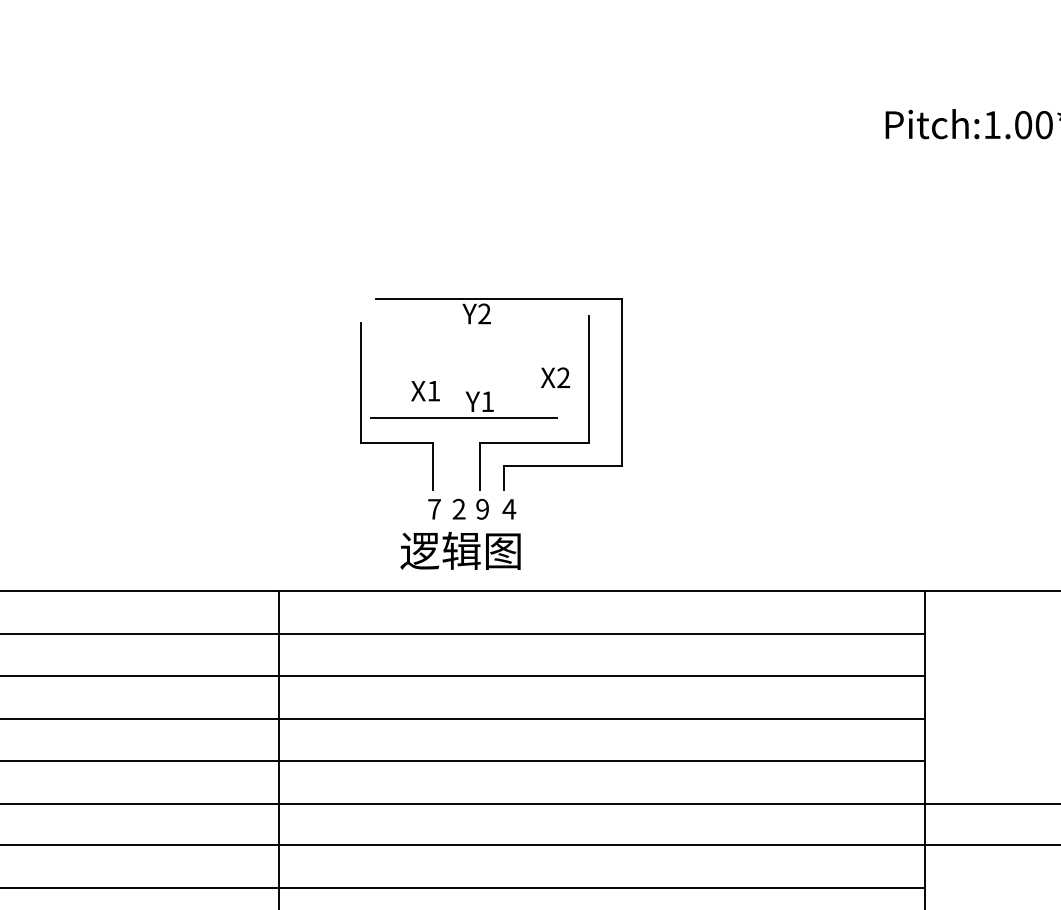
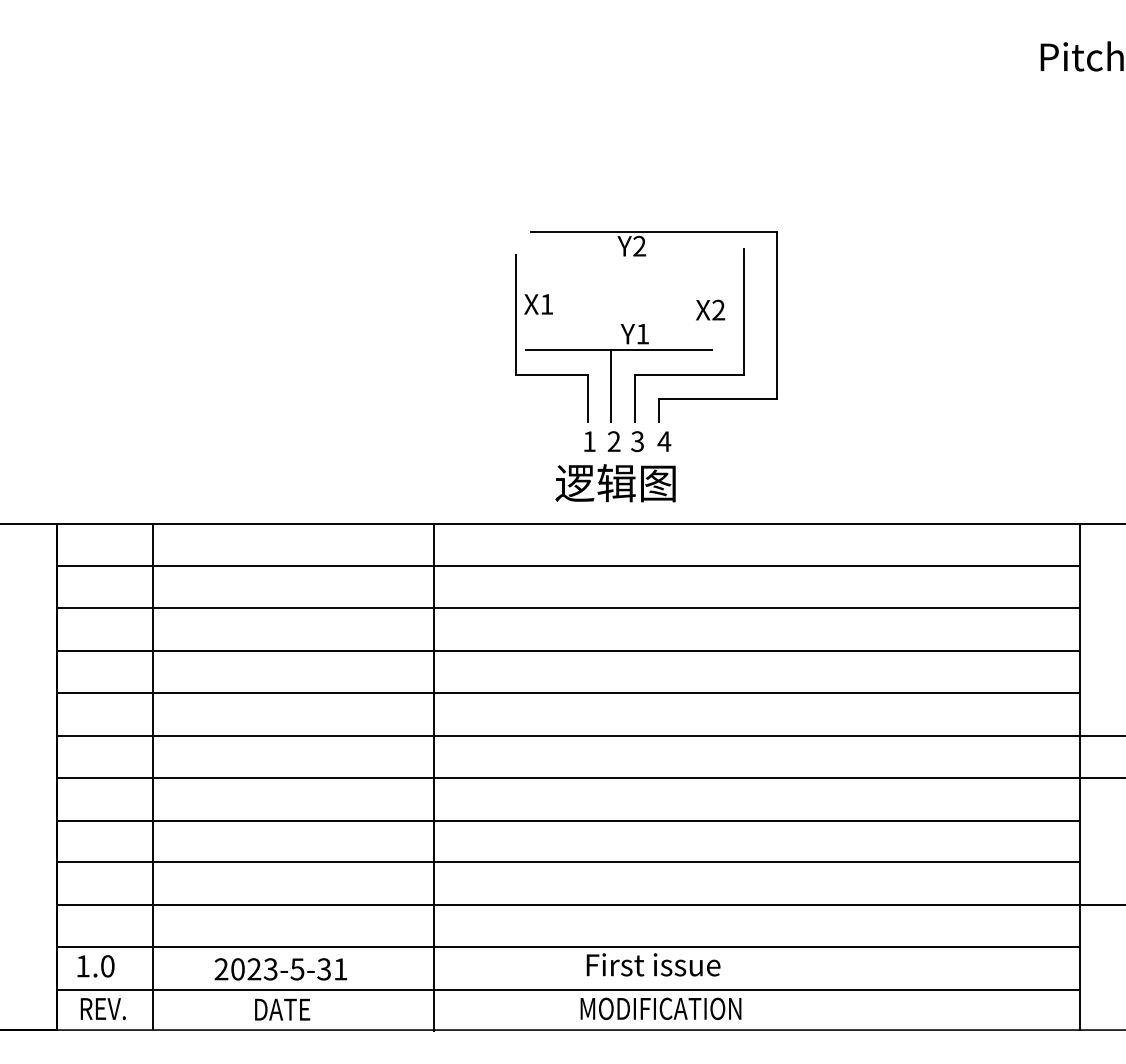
text: (425, 391) -> (538, 304), moved
line: (456, 453) -> (611, 385), added
text: (434, 509) -> (589, 441), 7 -> 1
text: (482, 509) -> (637, 441), 9 -> 3

